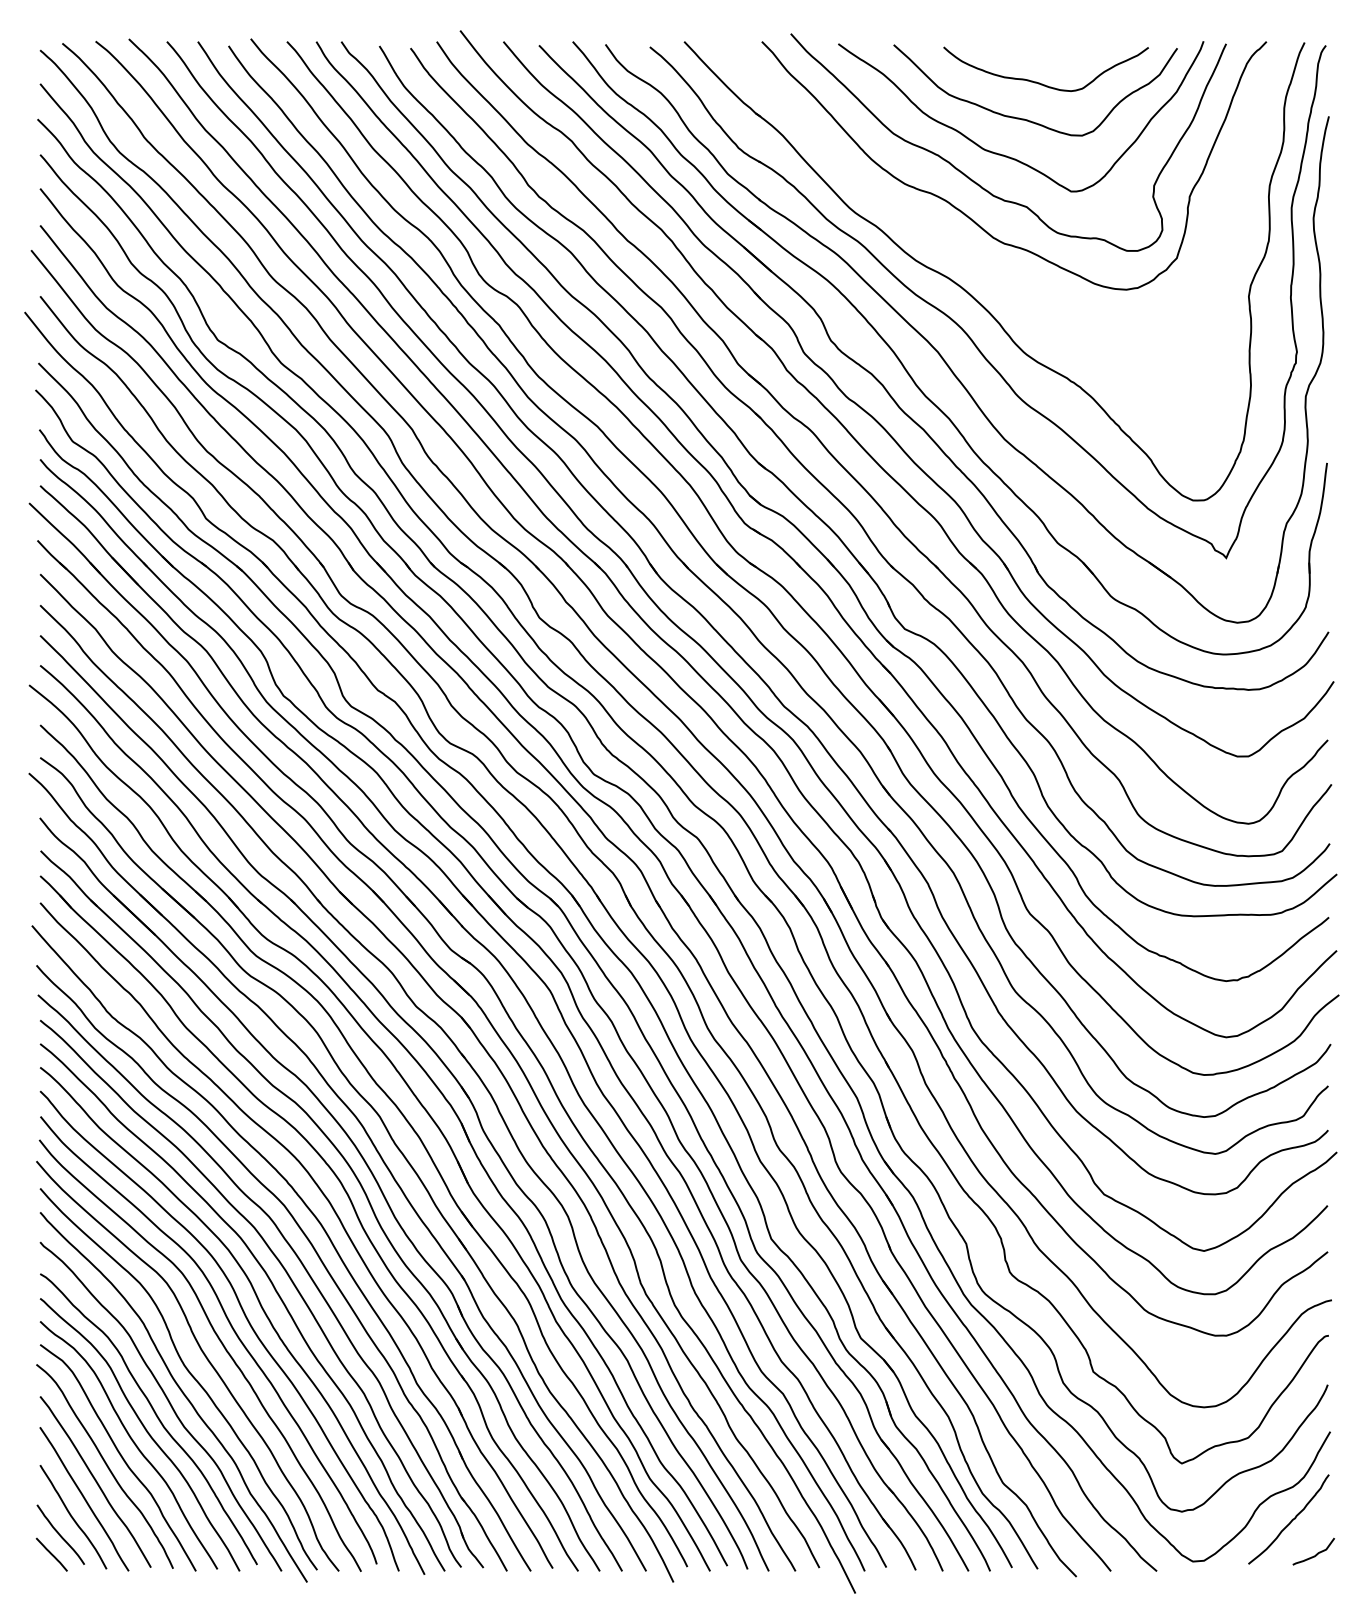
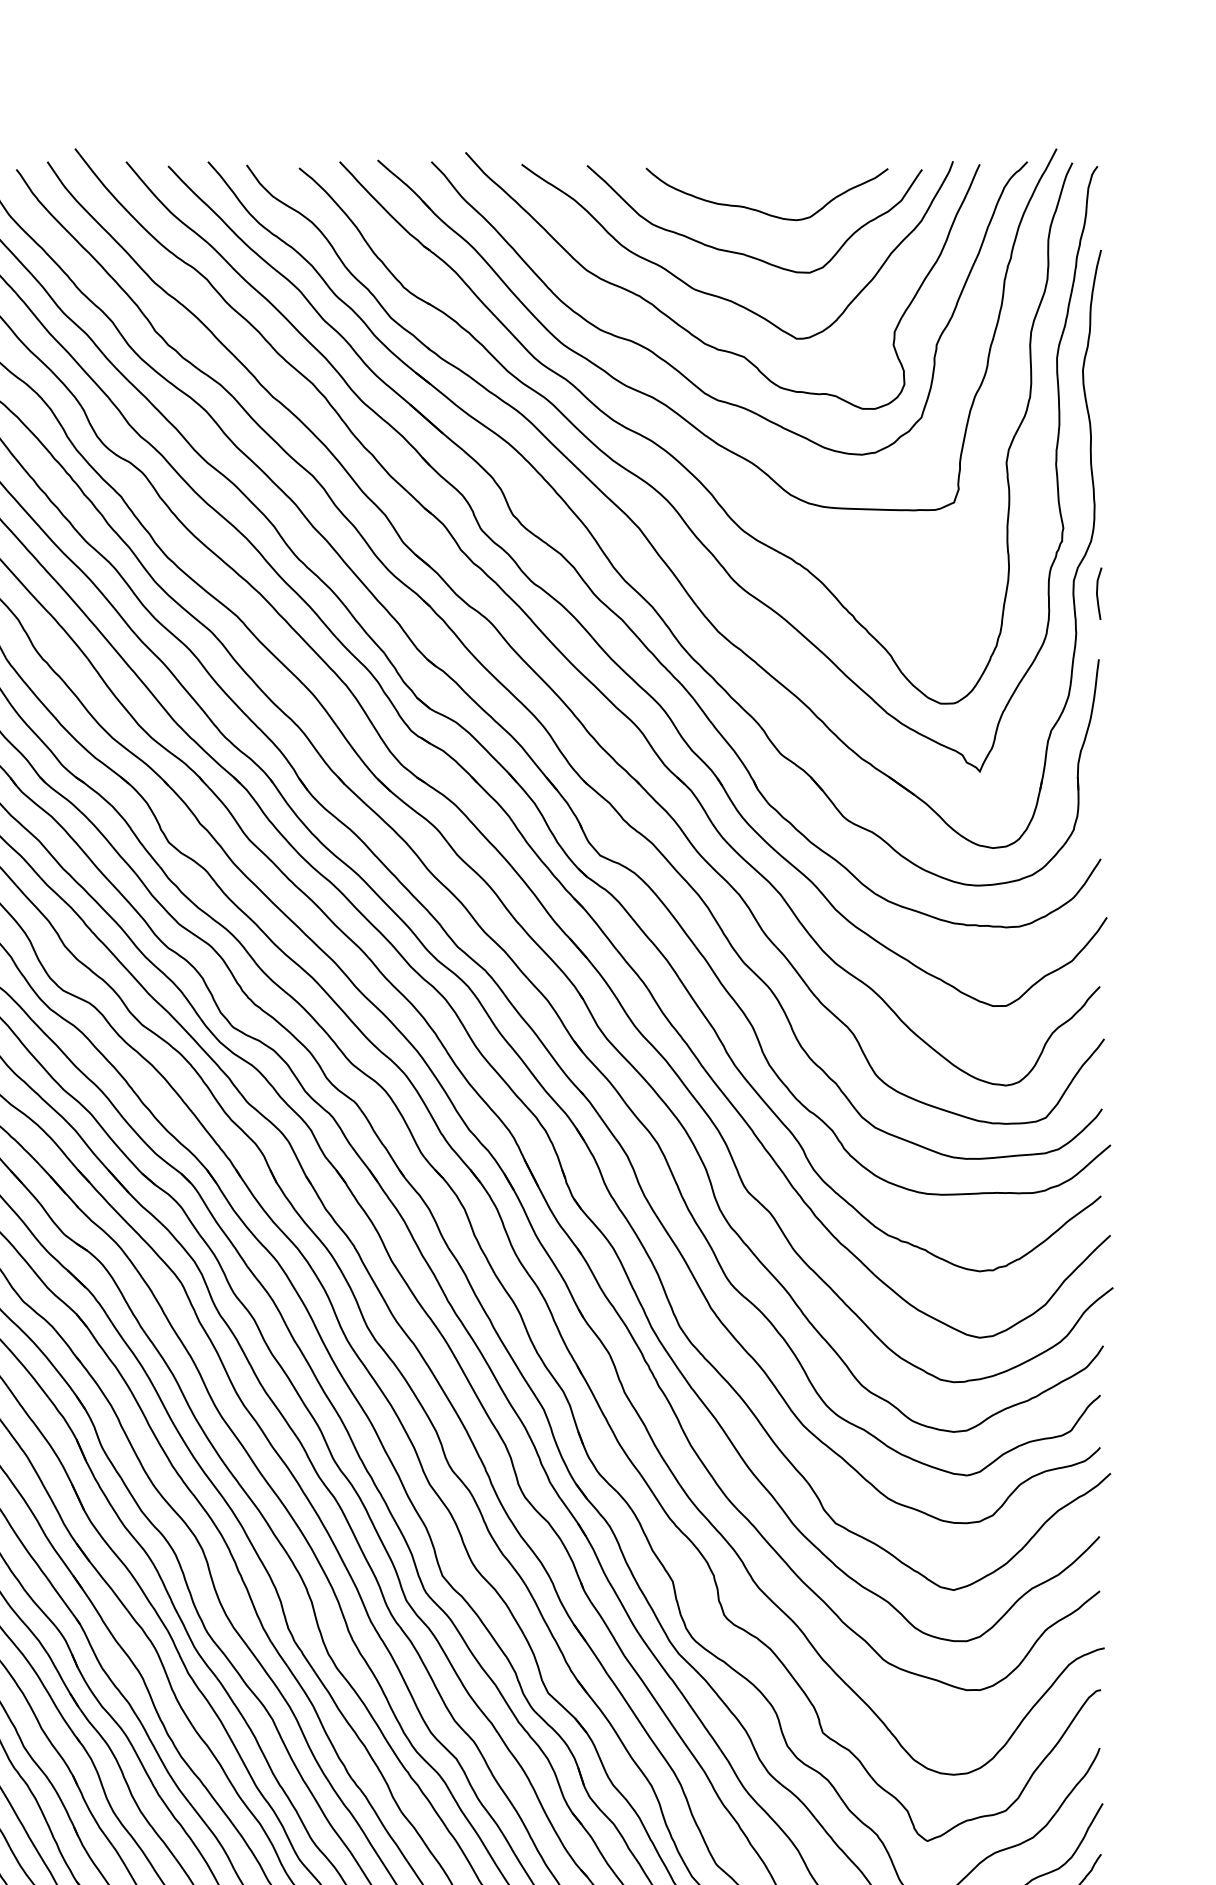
part: (960, 246) -> (665, 403), added
line: (1326, 407) -> (1098, 593), added

